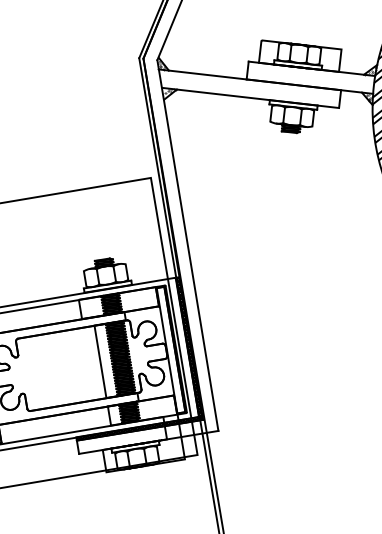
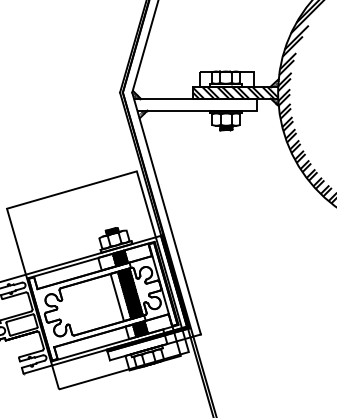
hatch: (310, 77) -> (235, 92), added

